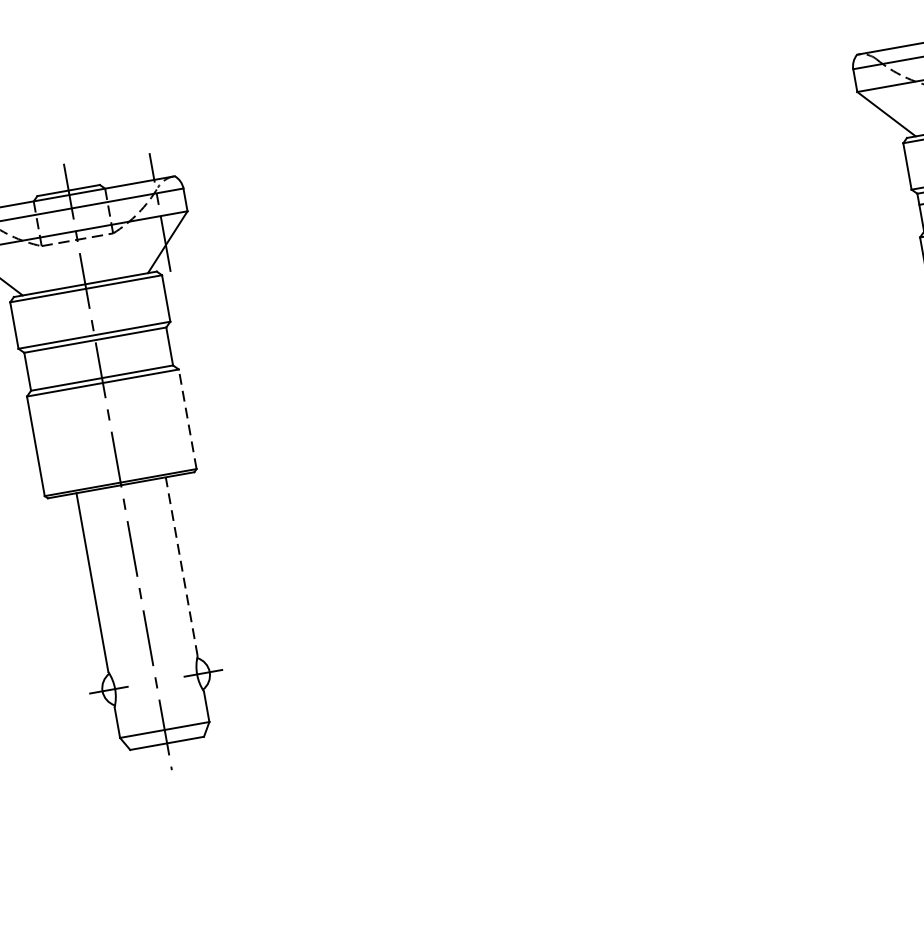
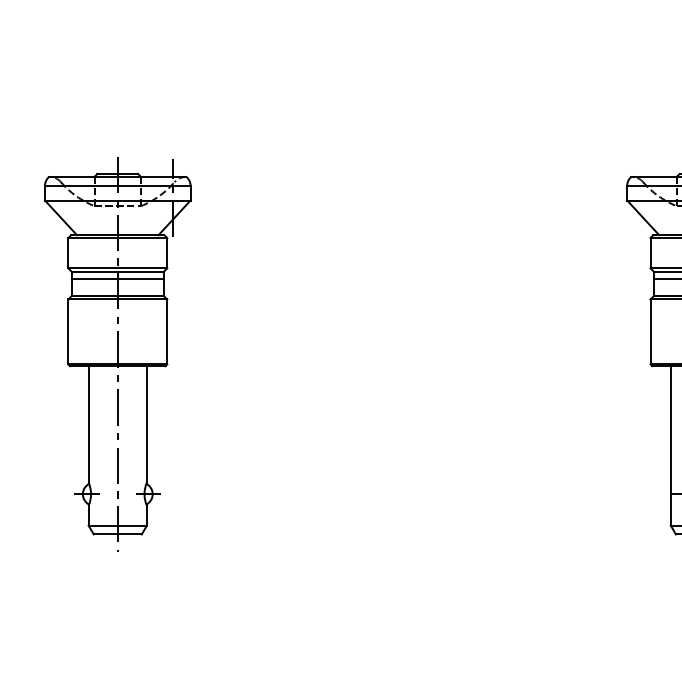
line: (96, 350) -> (117, 278), added
line: (187, 418) -> (167, 331), dashed -> solid
line: (180, 565) -> (146, 423), dashed -> solid

